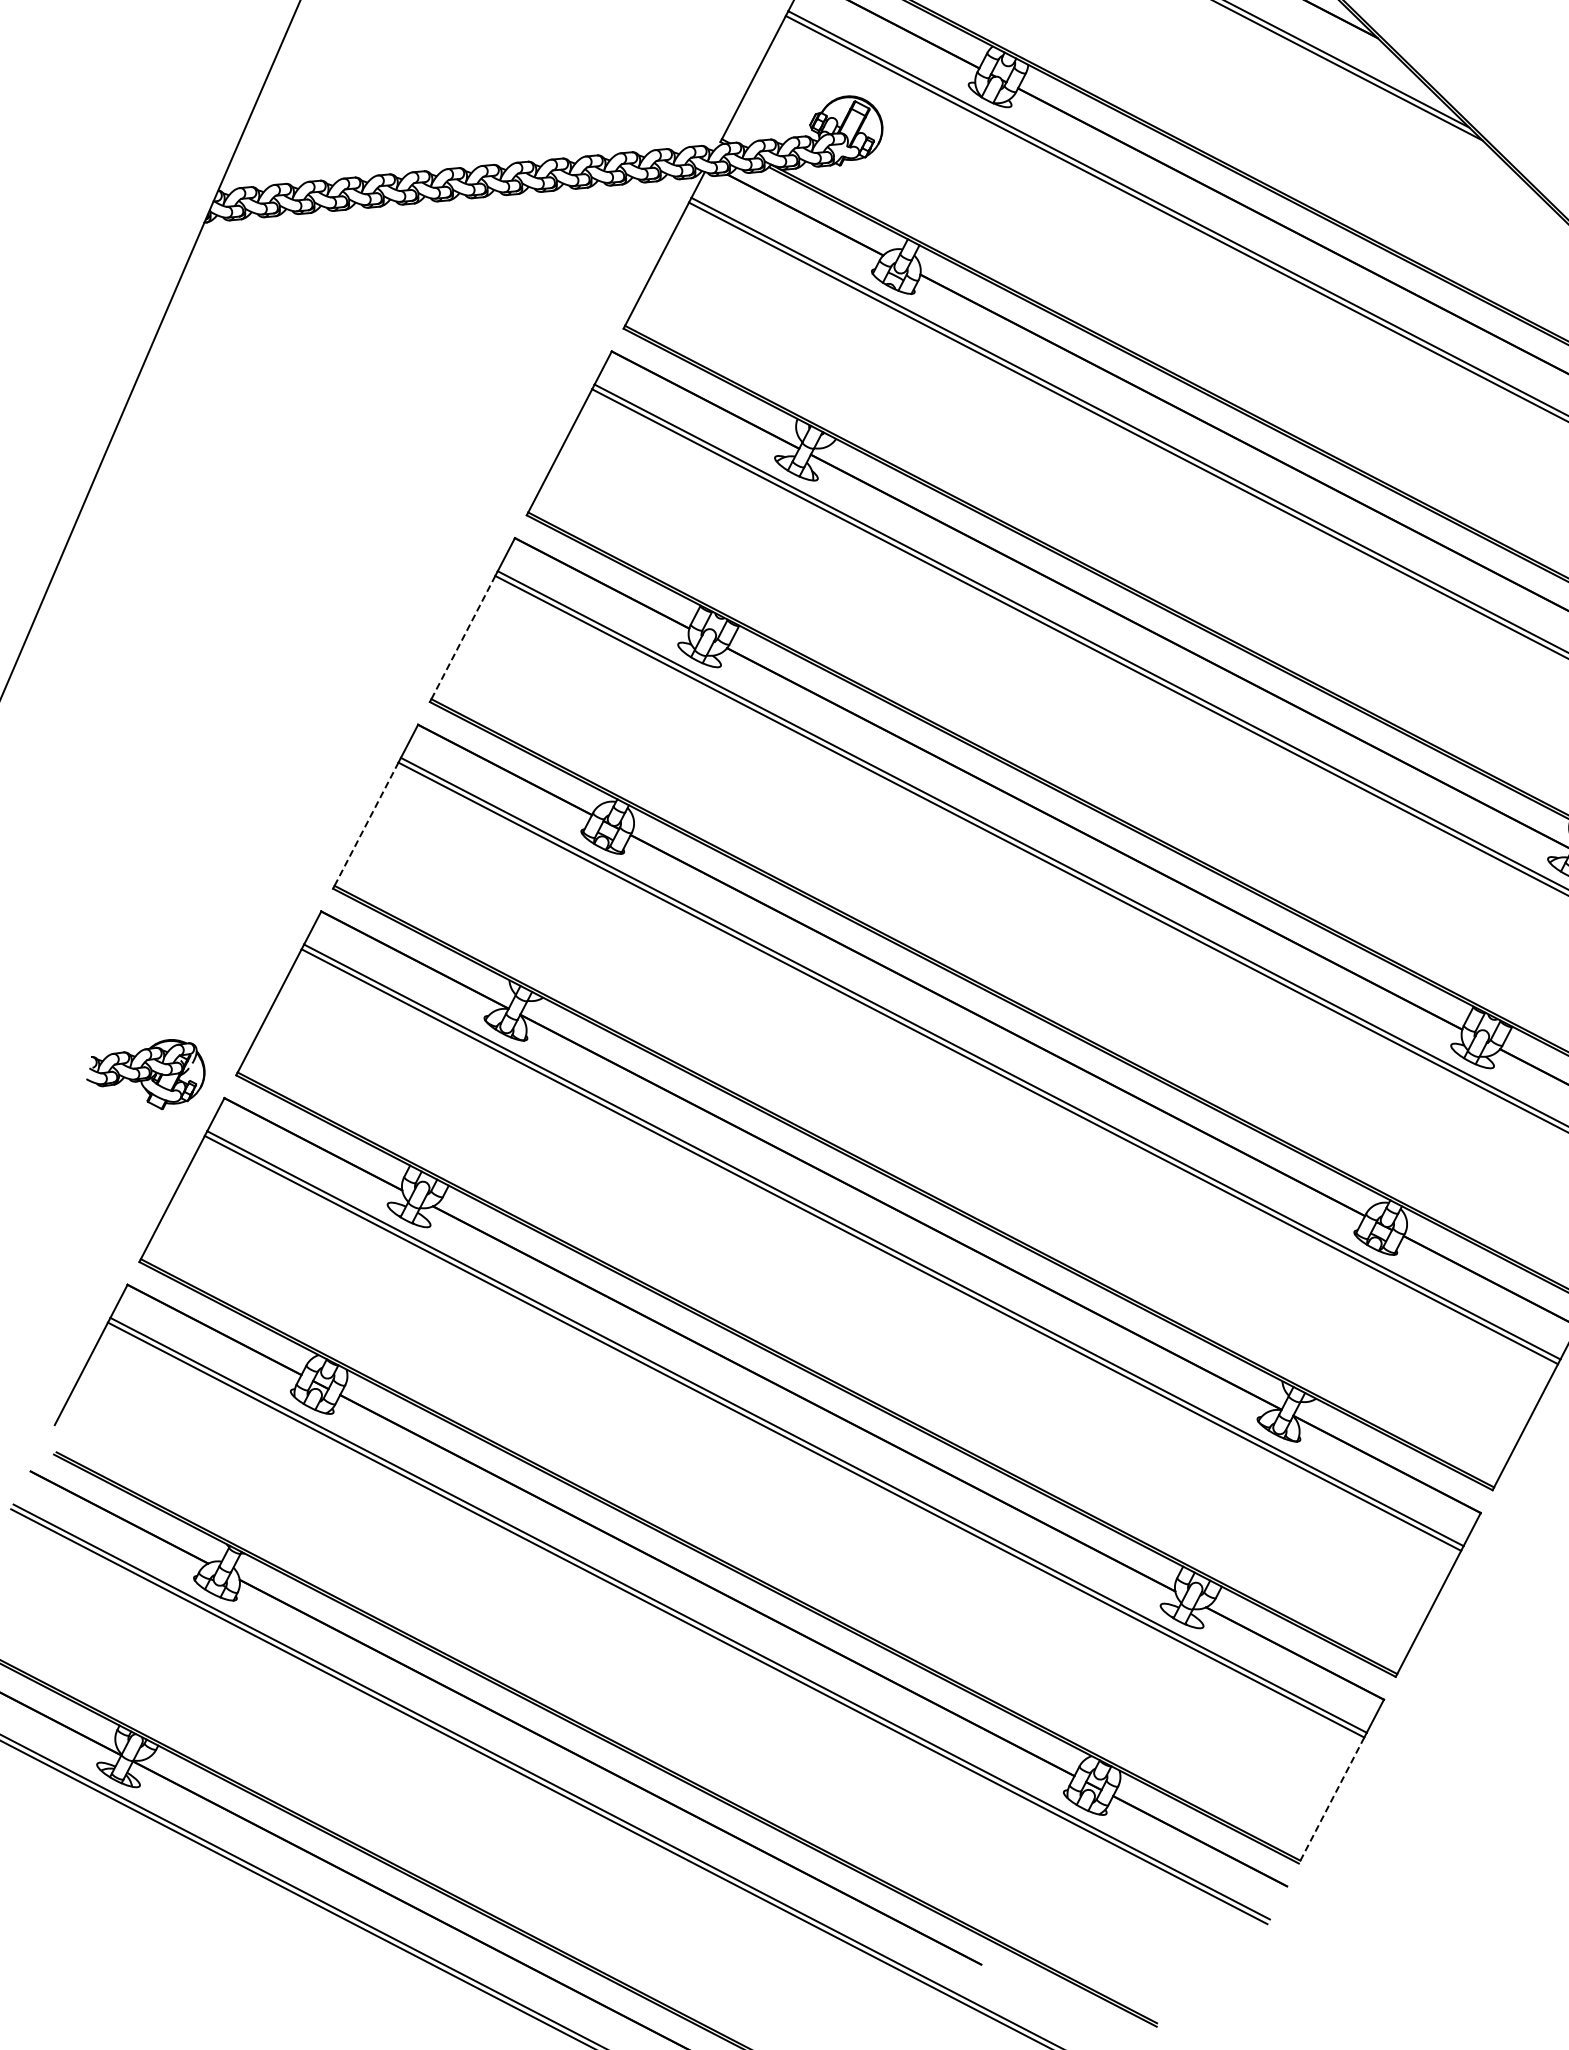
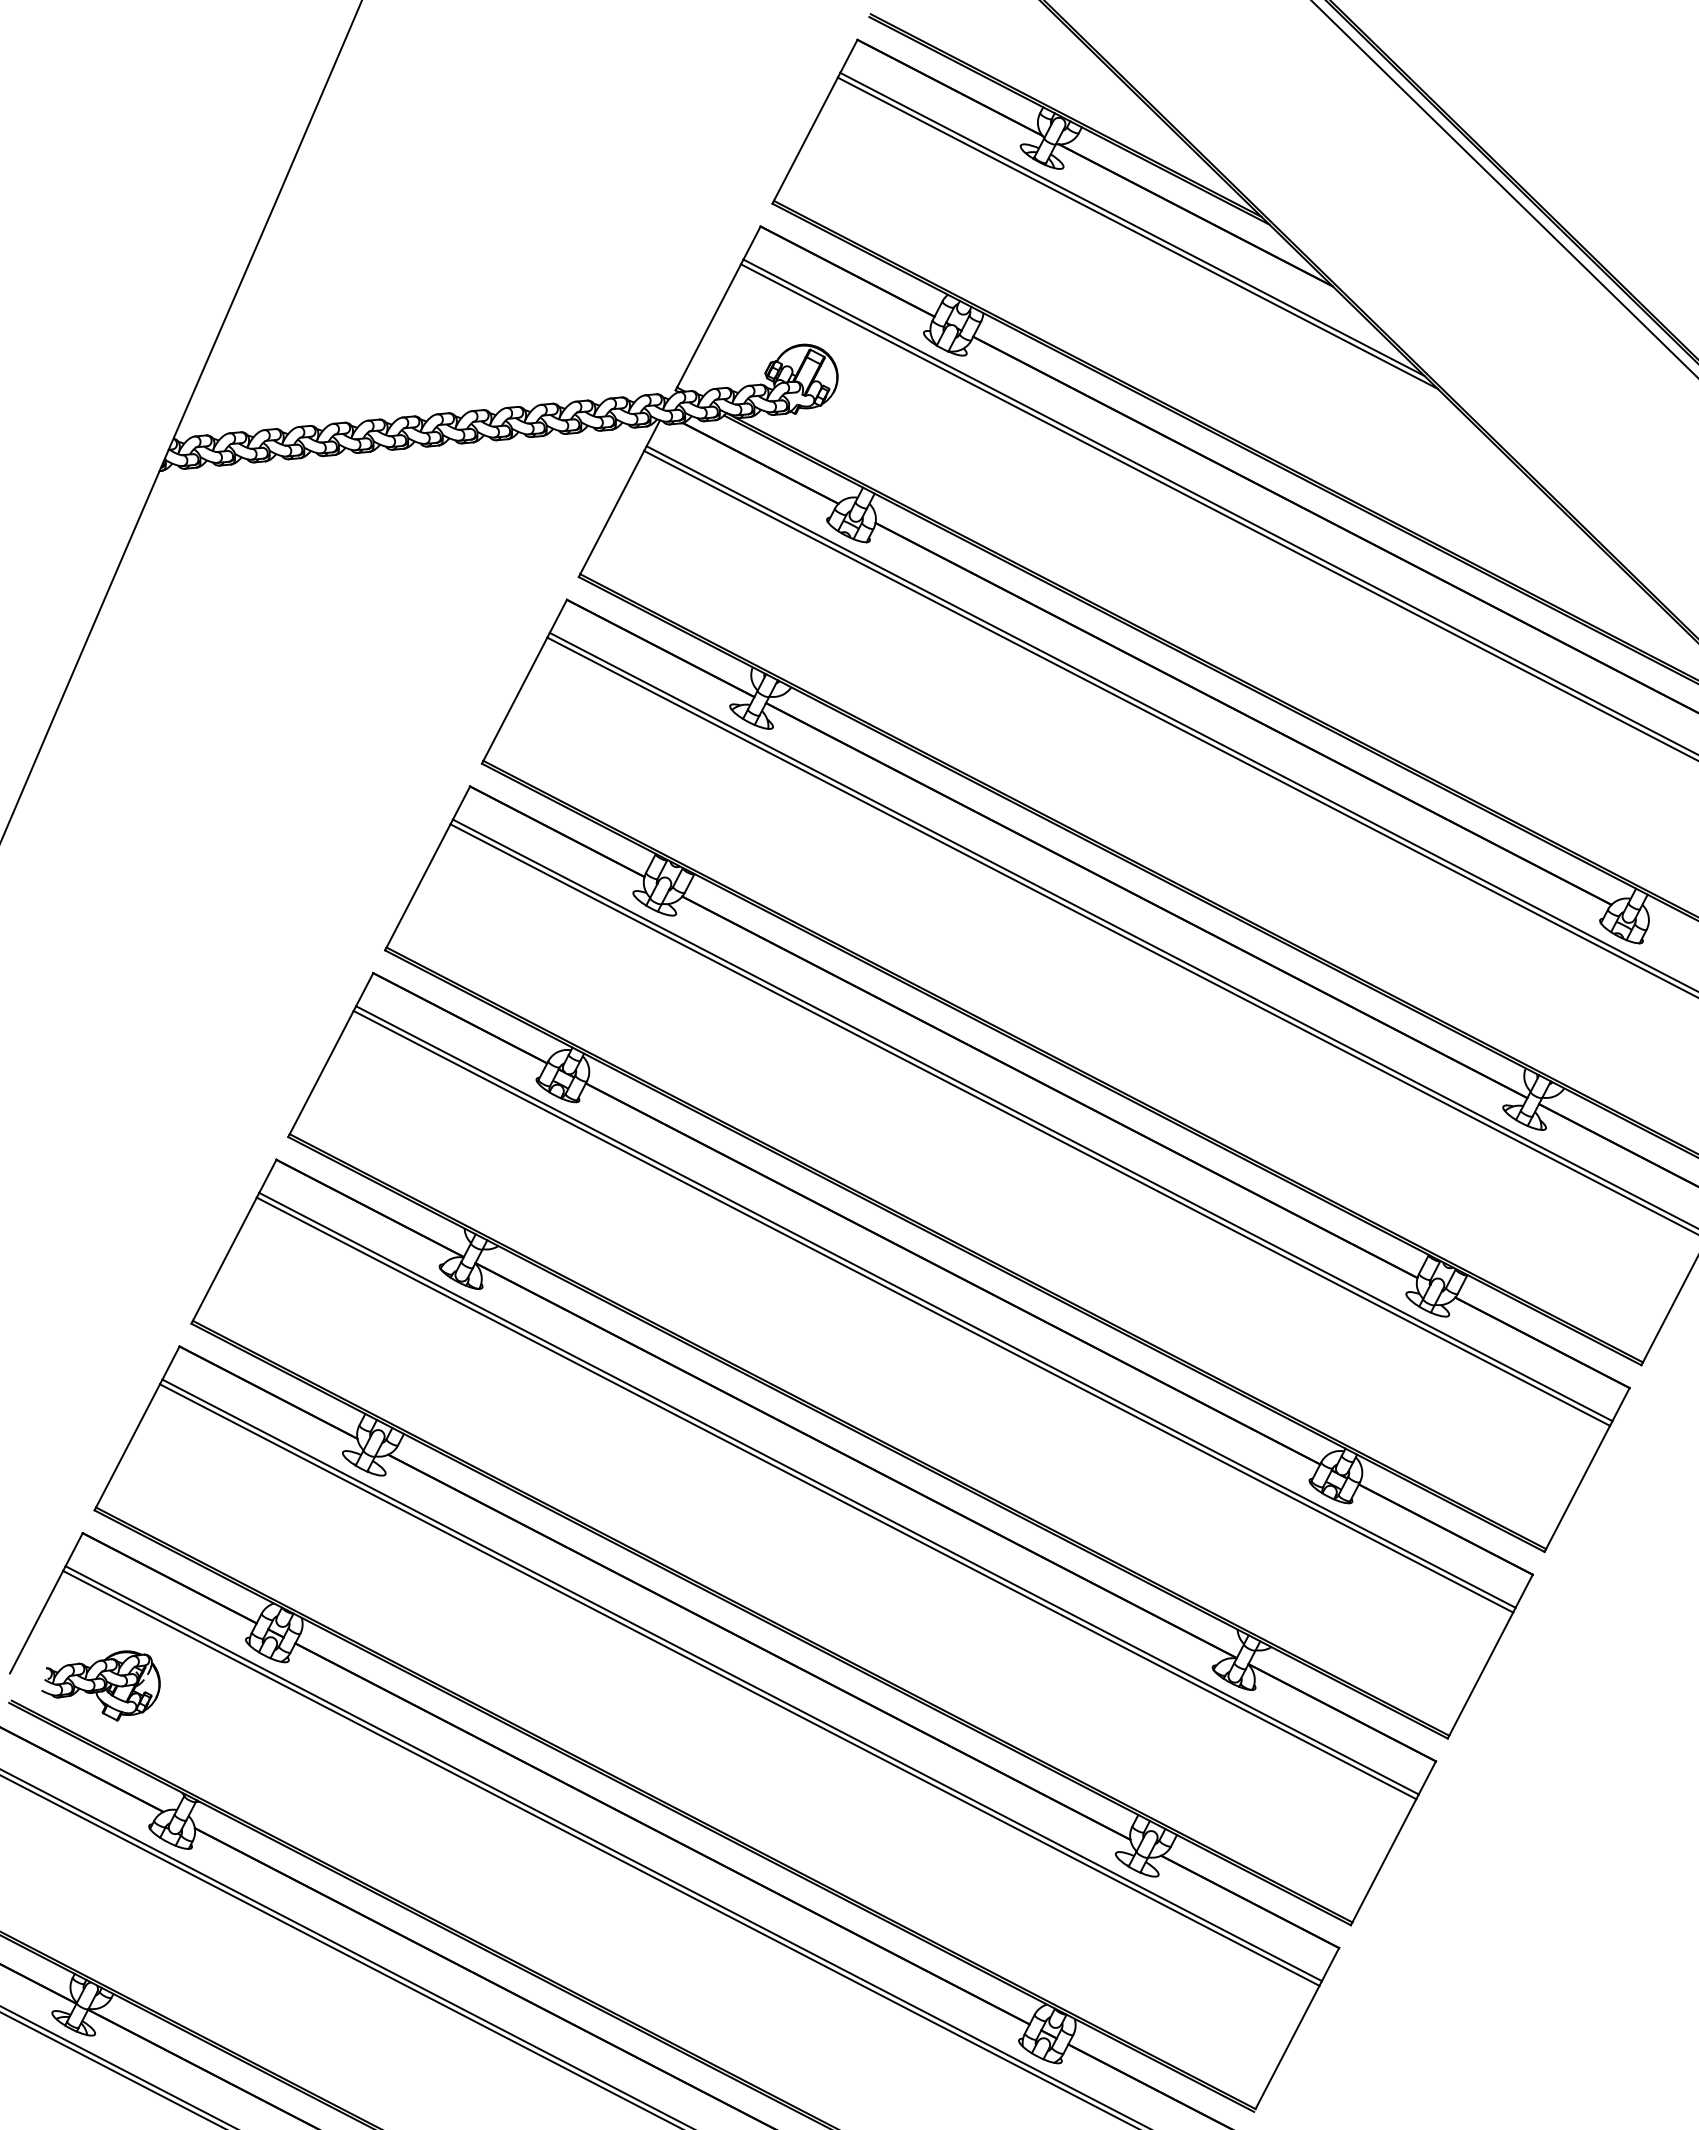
line: (463, 637) -> (418, 885), dashed -> solid
line: (366, 824) -> (321, 1072), dashed -> solid
part: (145, 1074) -> (100, 1685), moved
line: (1332, 1799) -> (1287, 2047), dashed -> solid

